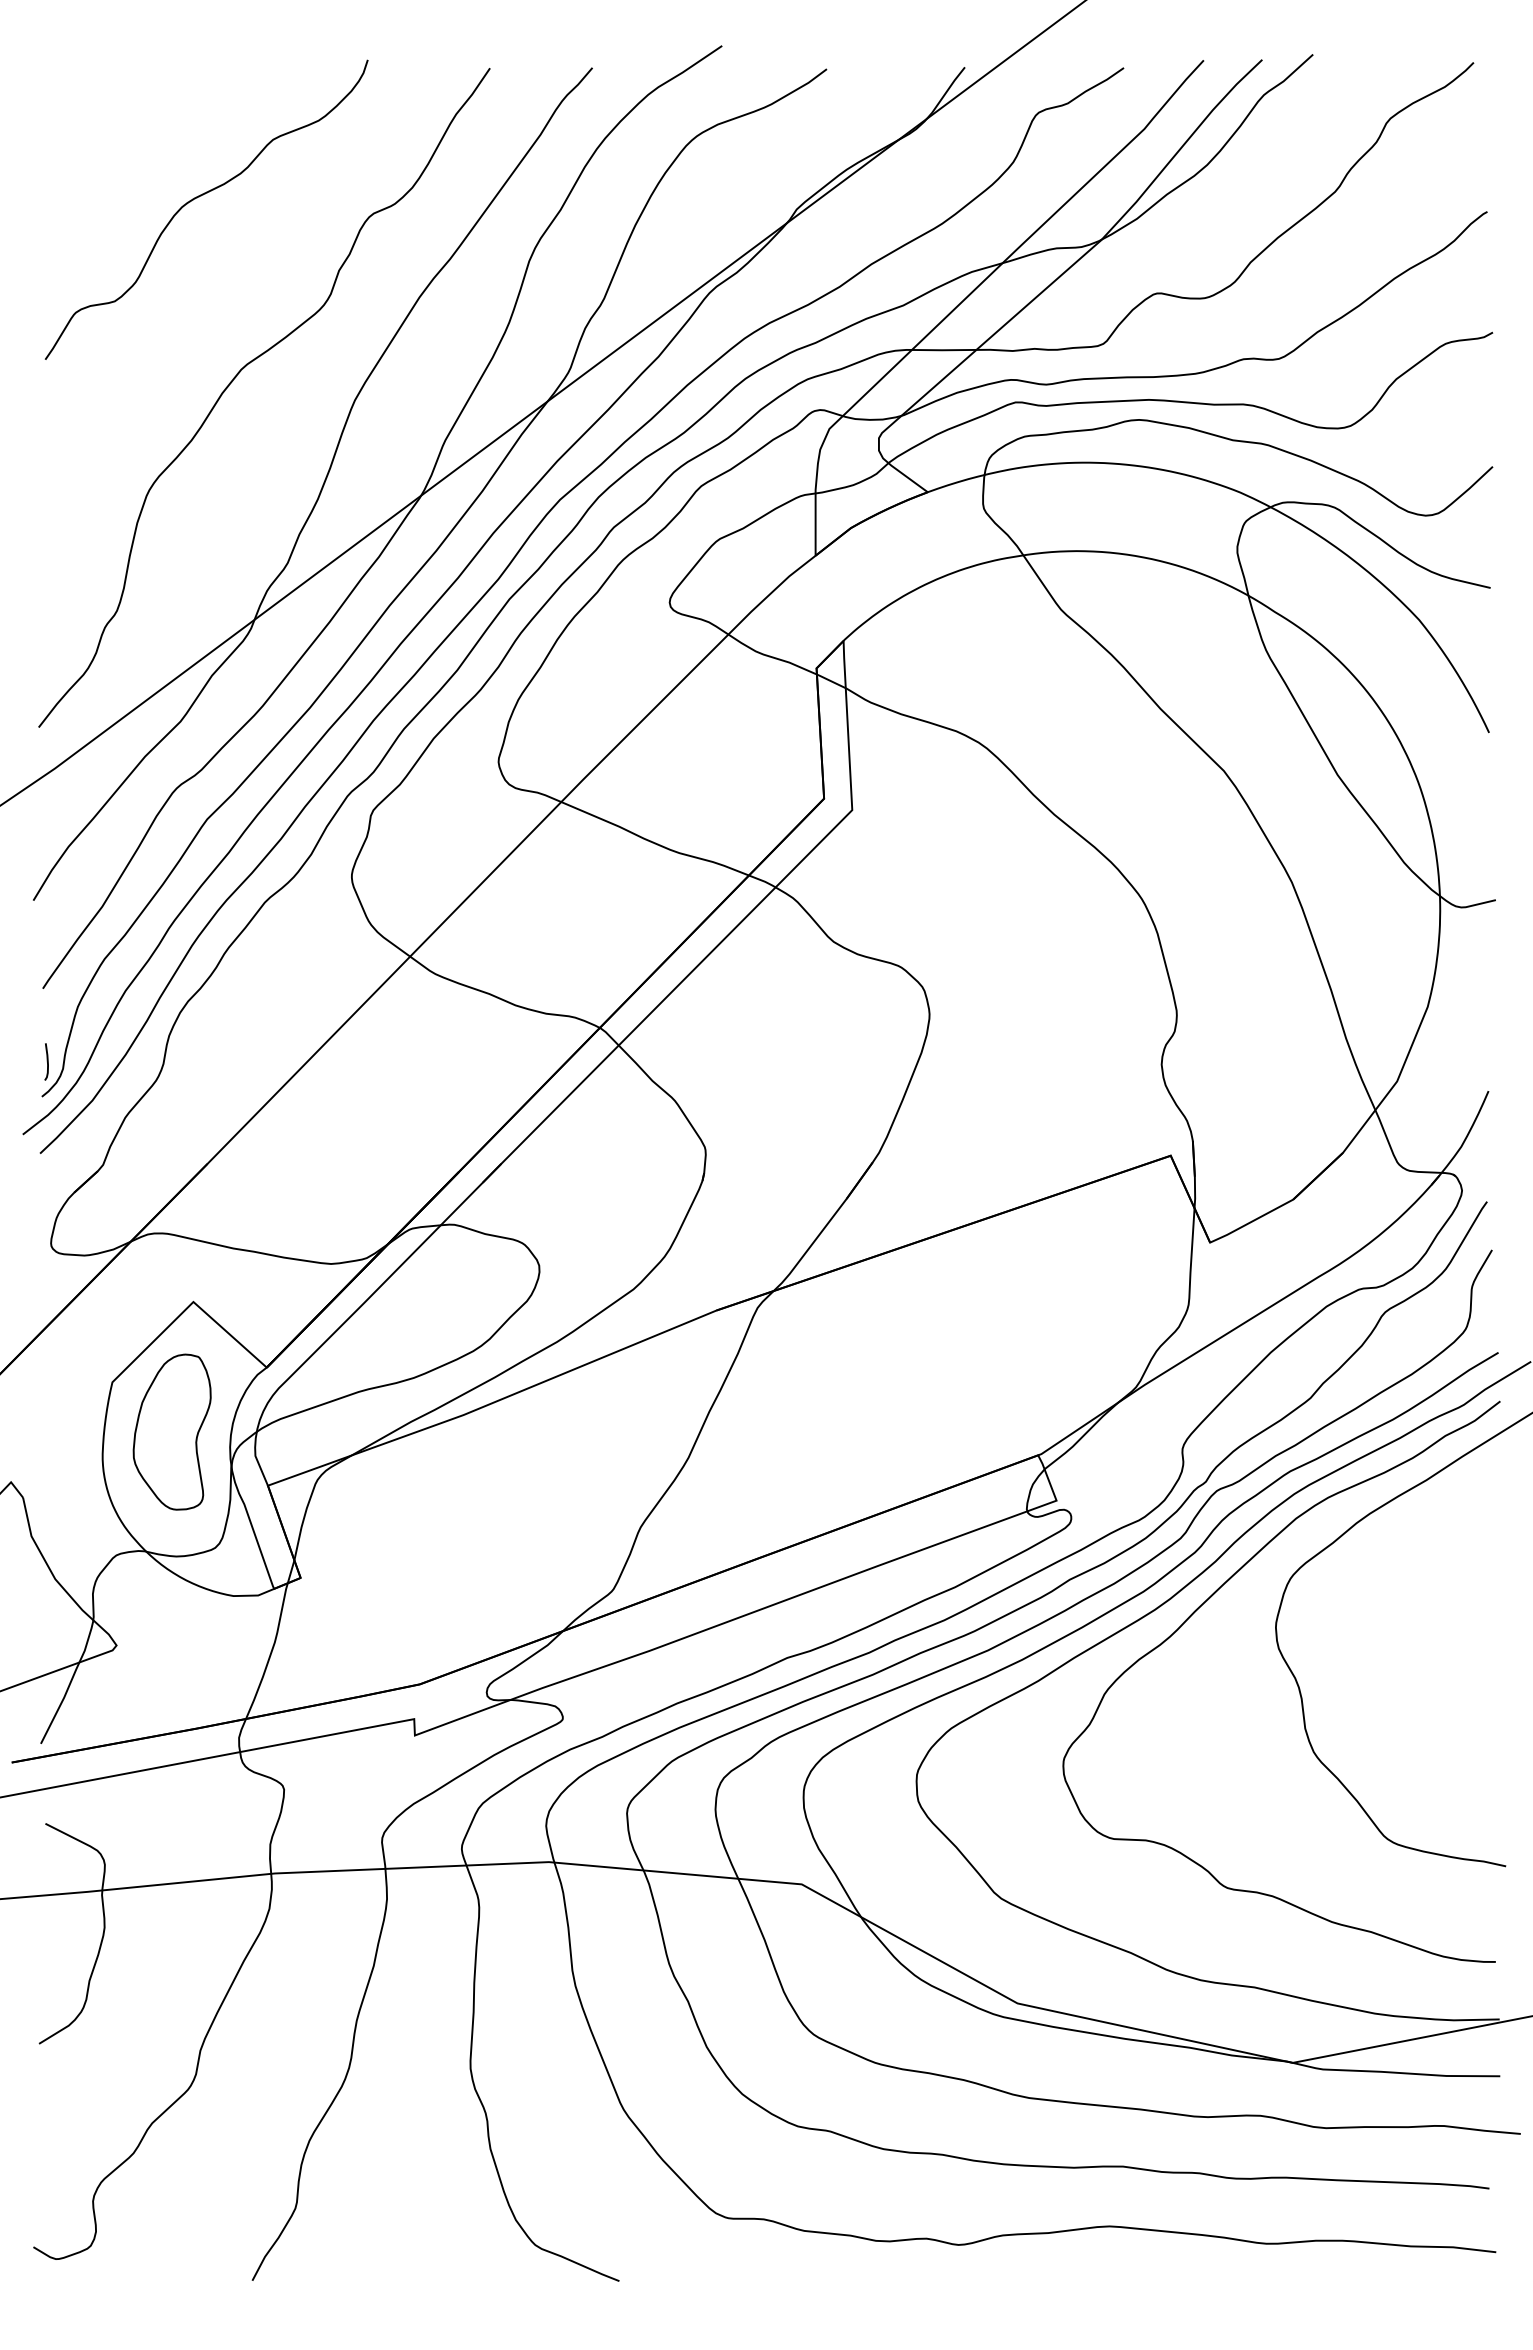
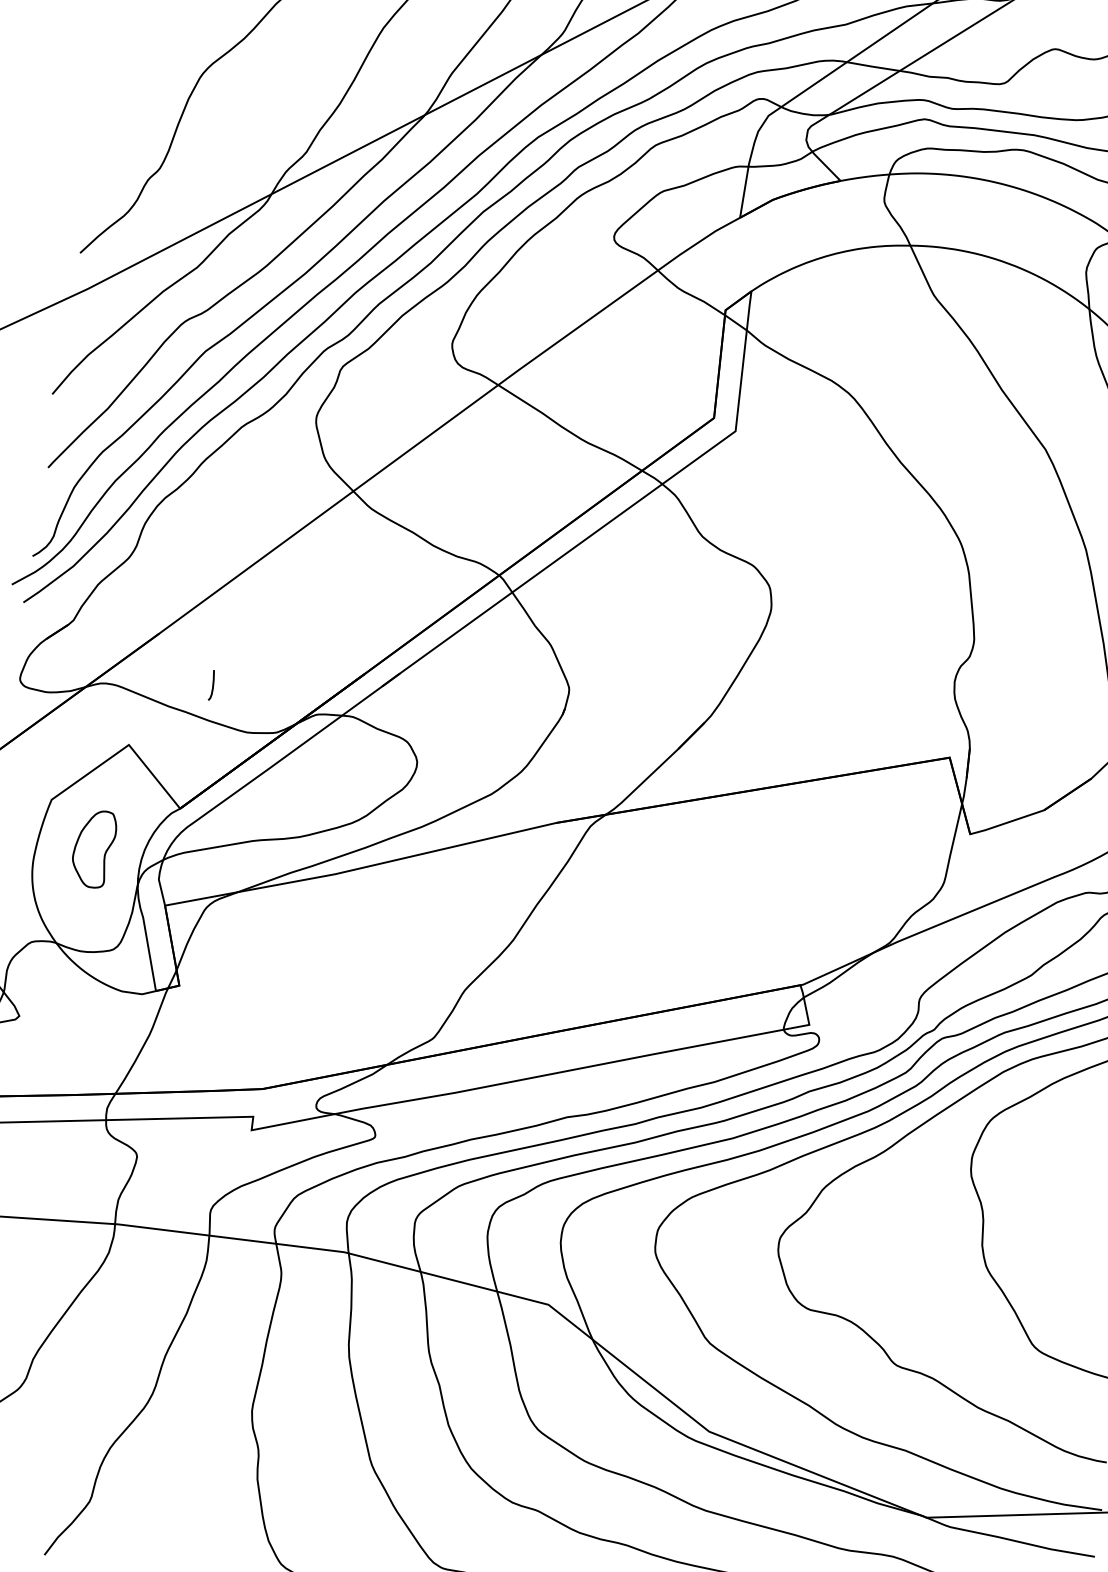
curve: (46, 1061) -> (212, 685), moved
part: (171, 1431) -> (93, 848), size x0.6

